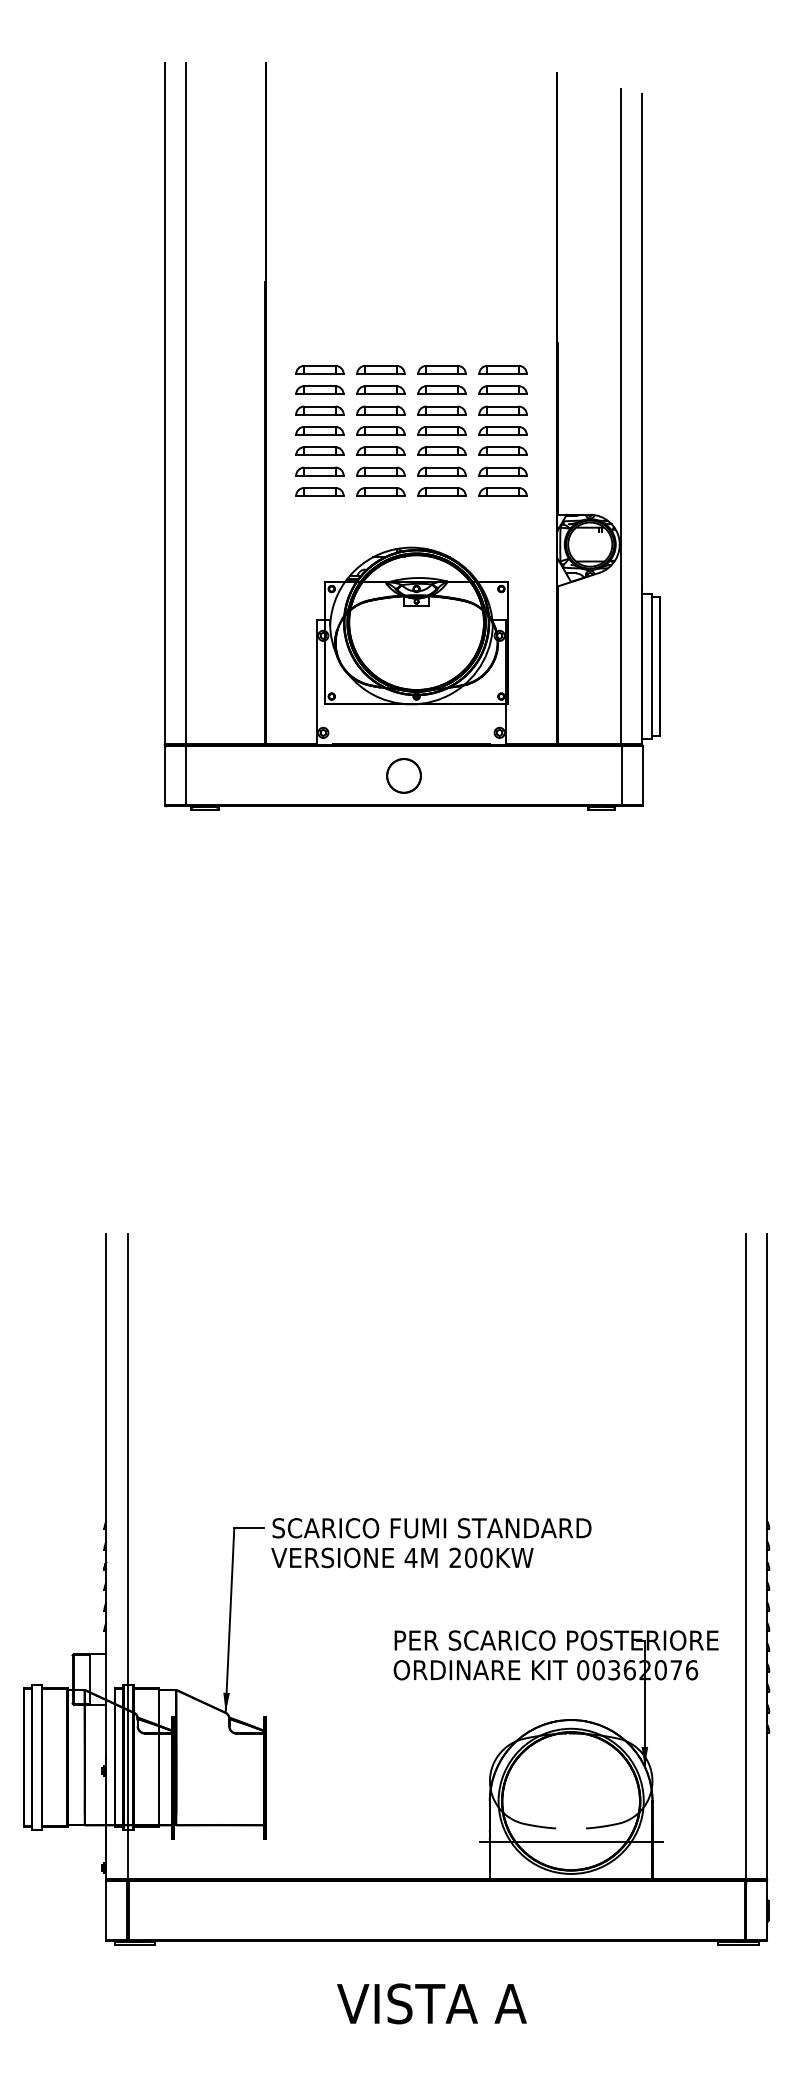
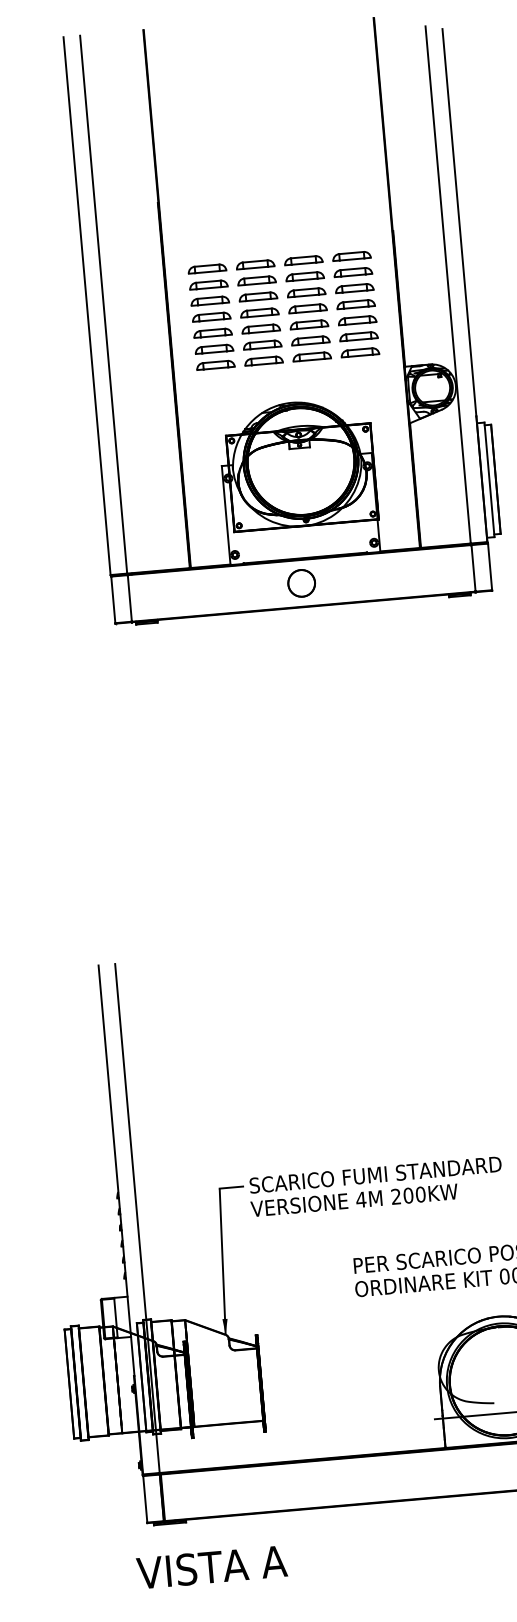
text: (431, 2003) -> (211, 1567), moved

